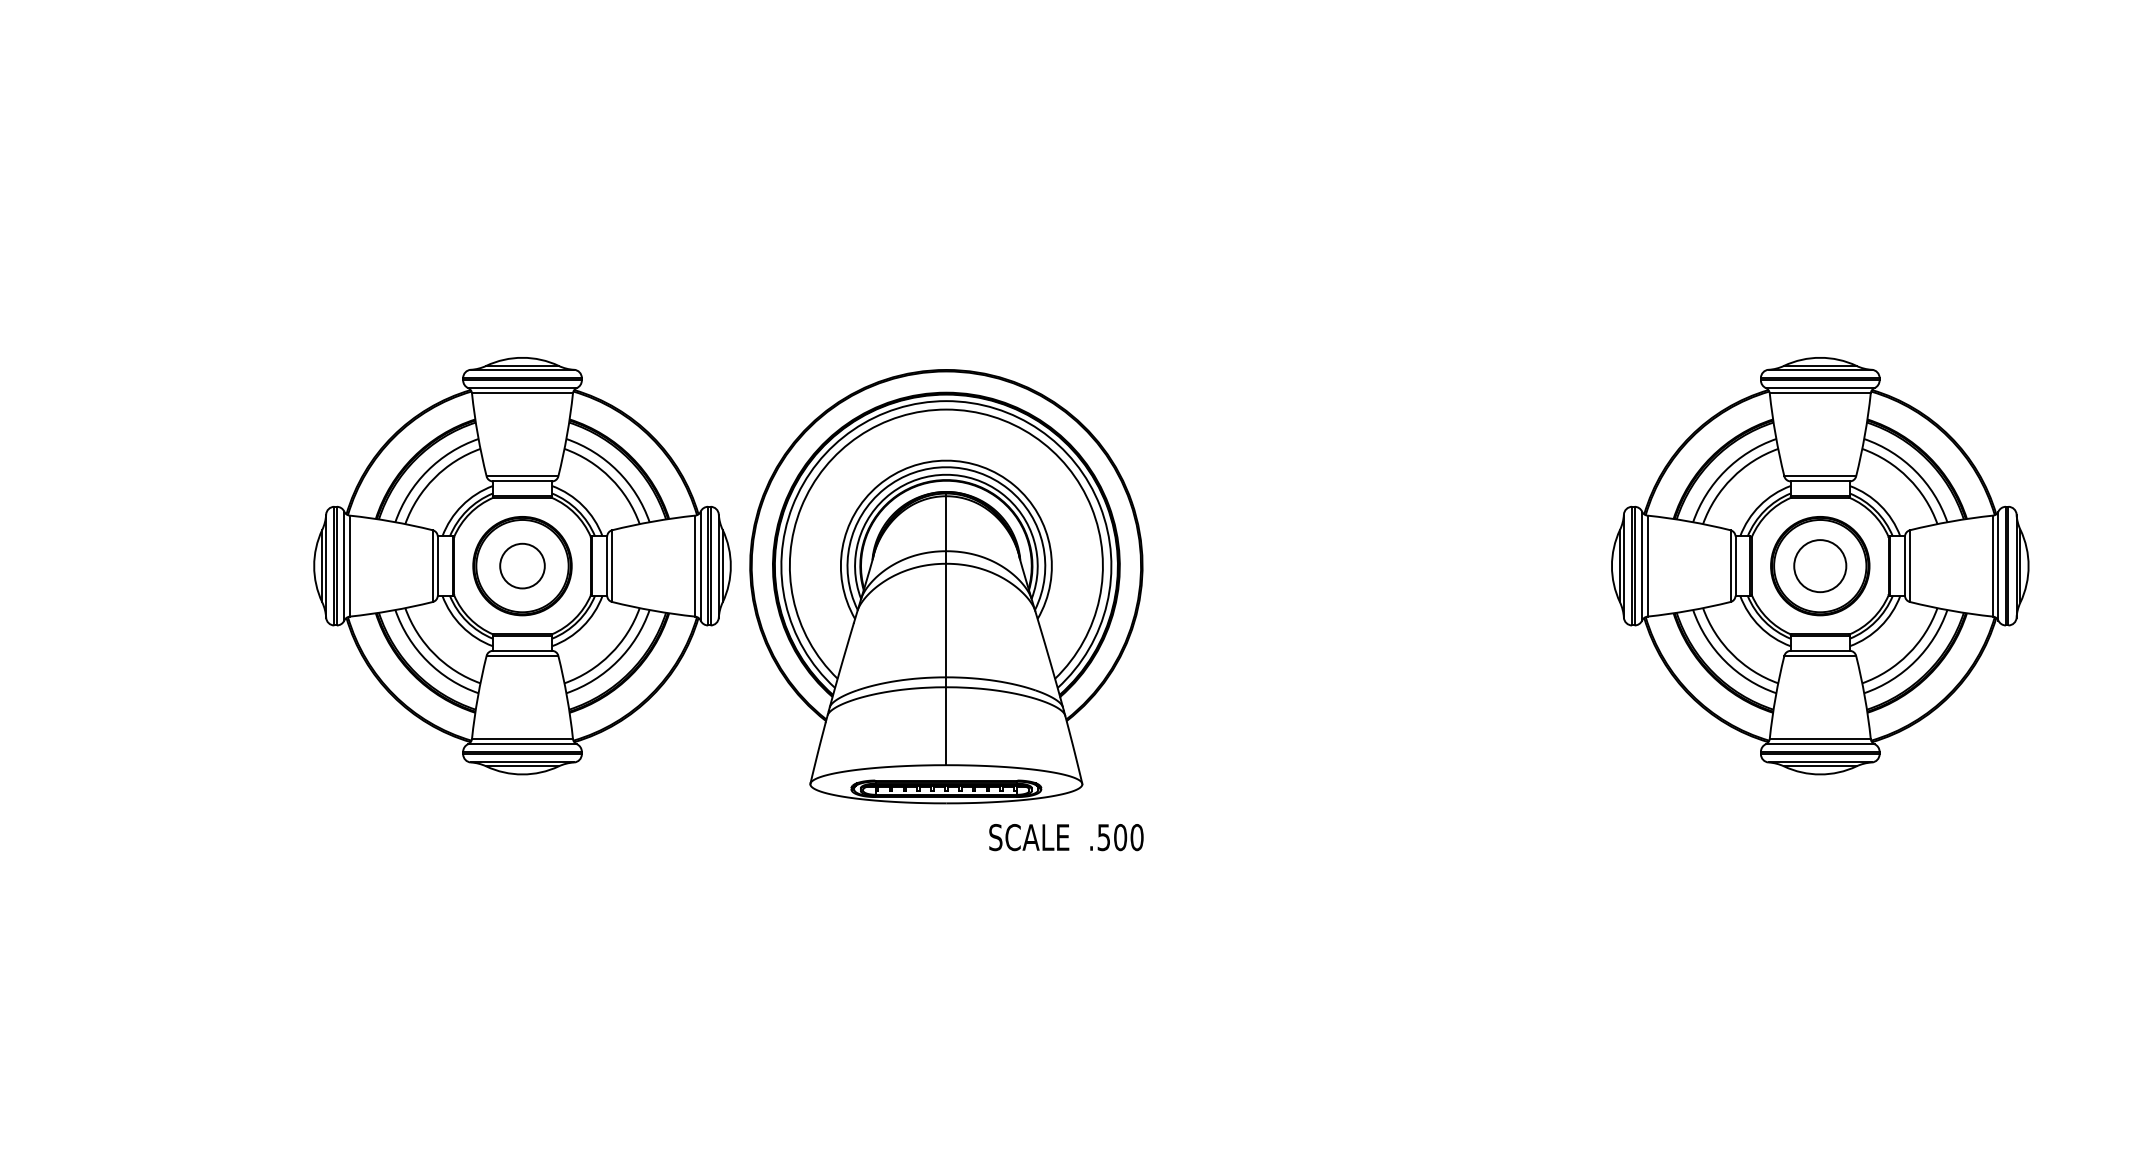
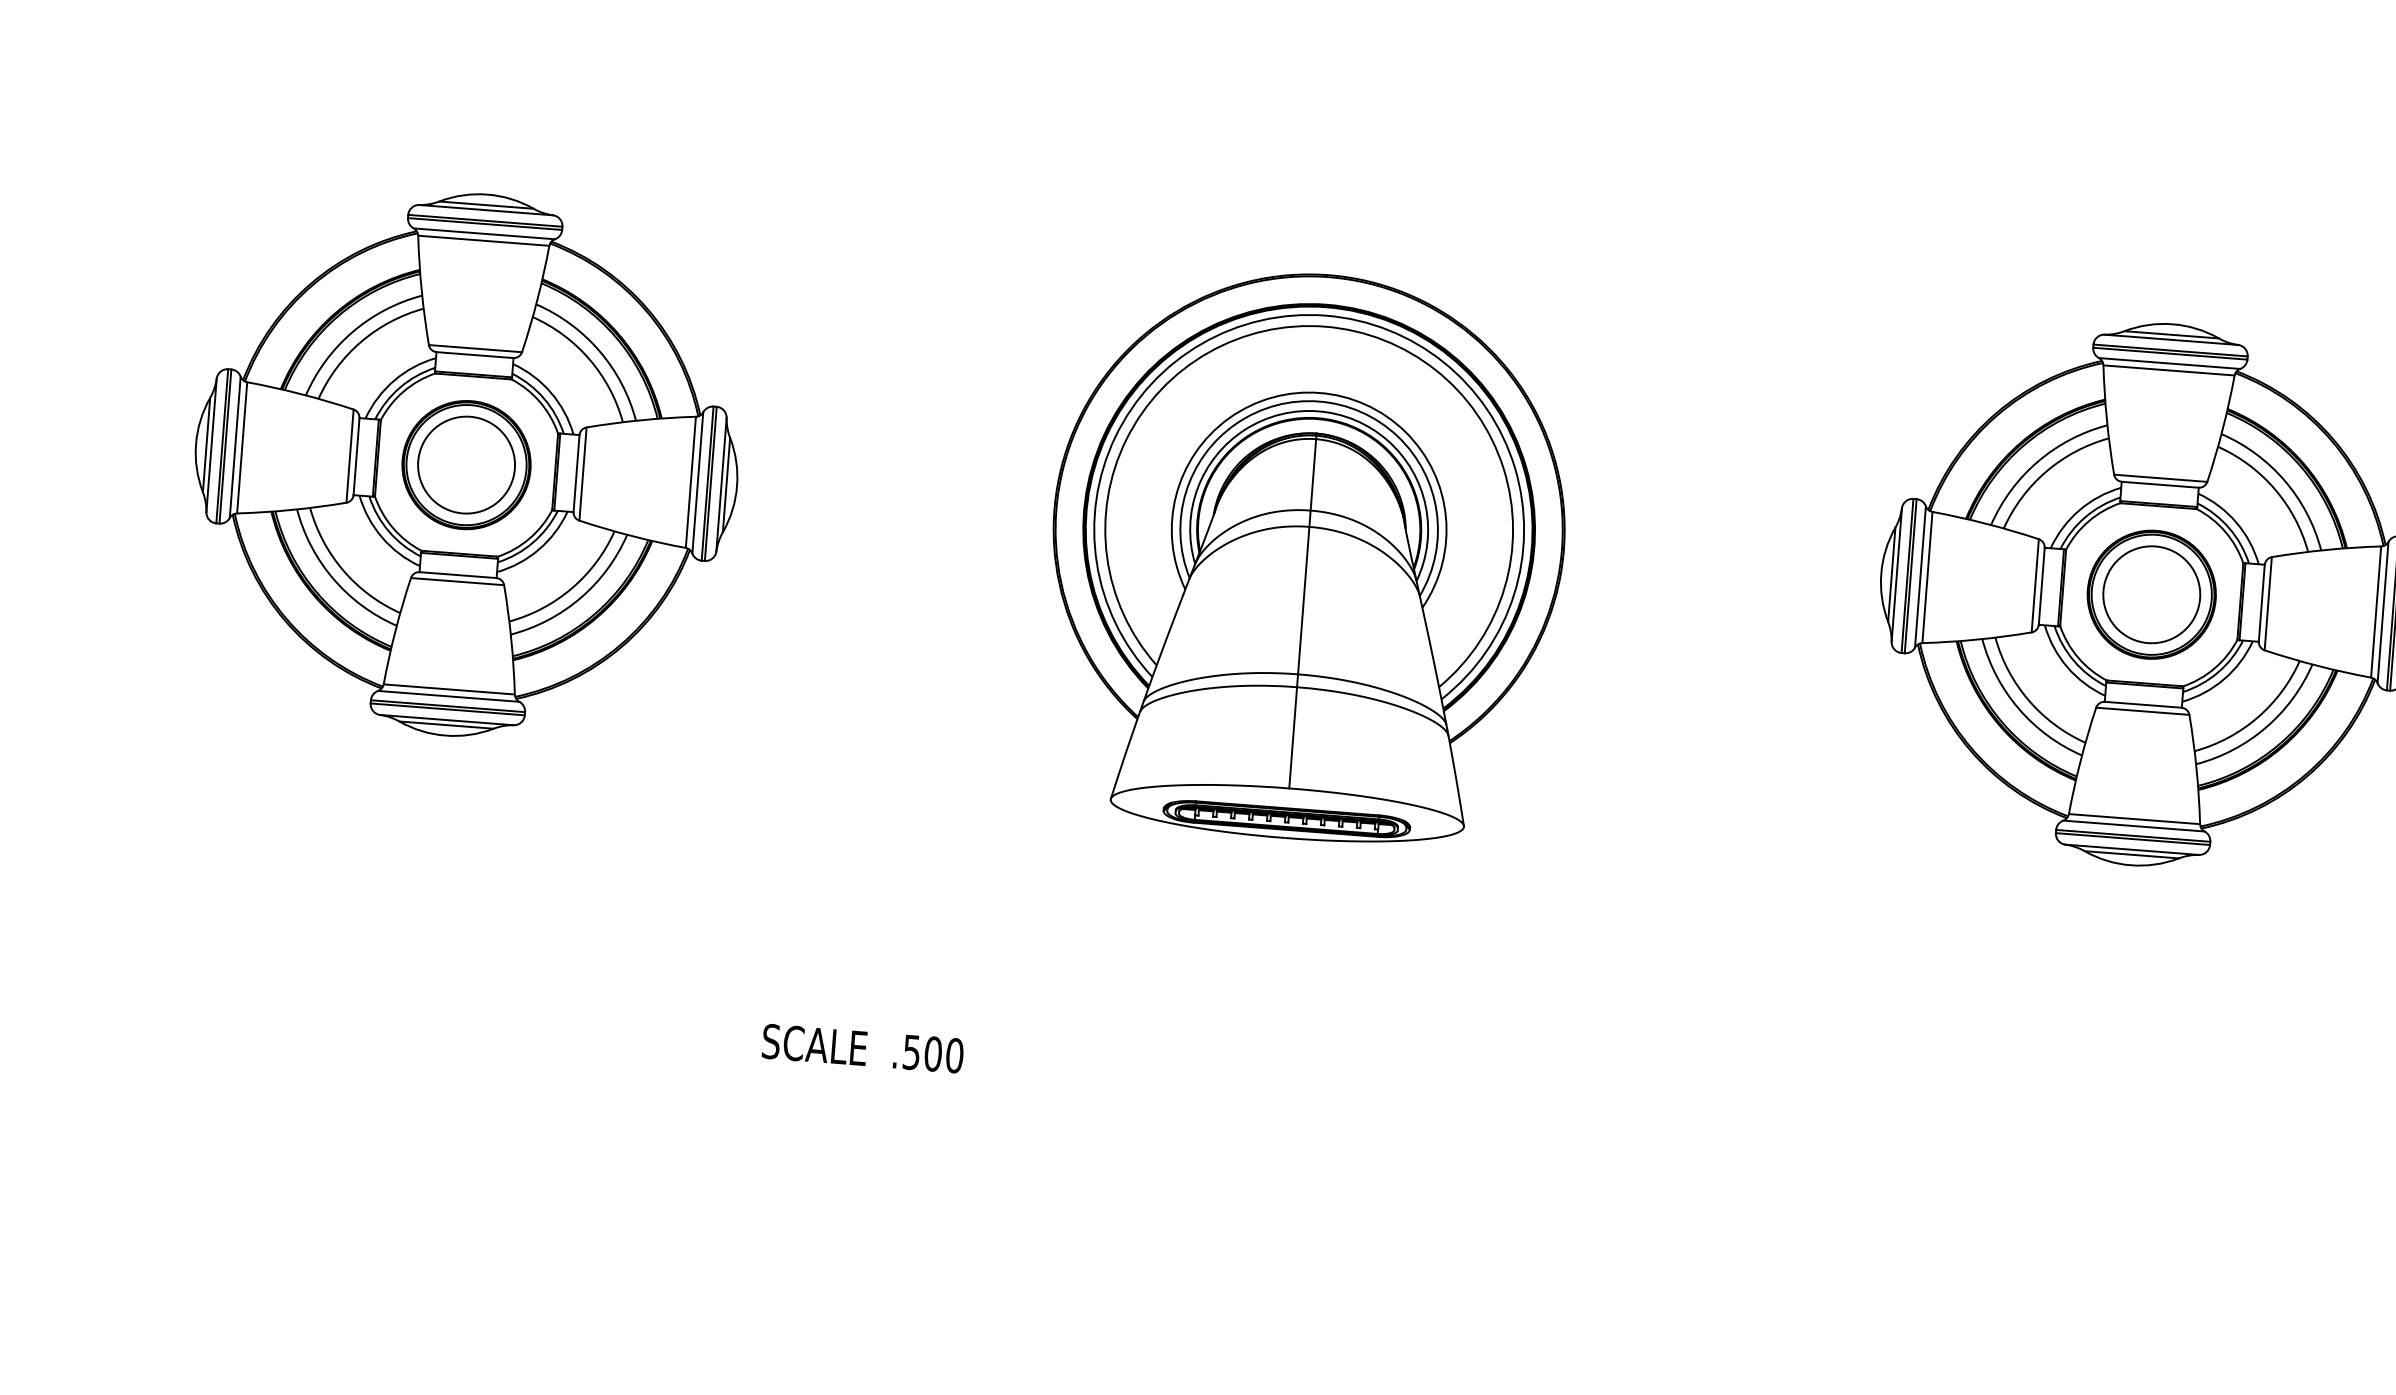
circle: (522, 565) -> (466, 464), size x1.67
circle: (1820, 565) -> (2152, 593), size x1.43
part: (946, 586) -> (1307, 556), moved
text: (1066, 837) -> (863, 1048), moved

